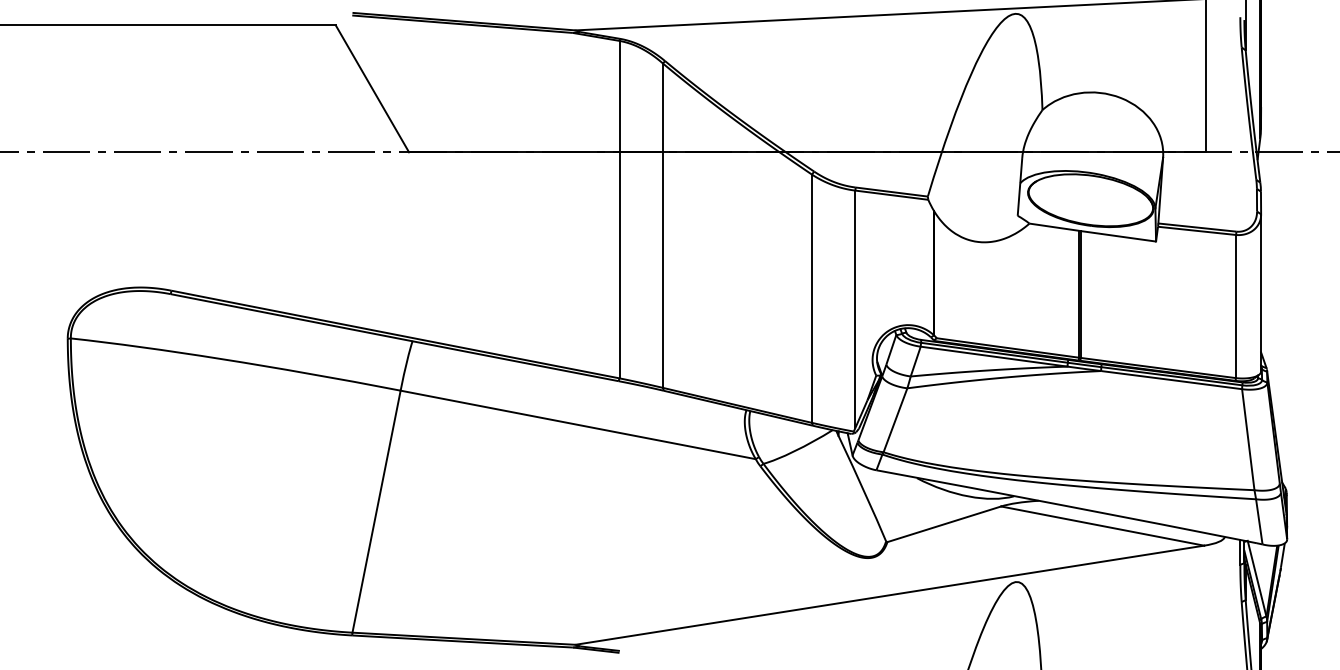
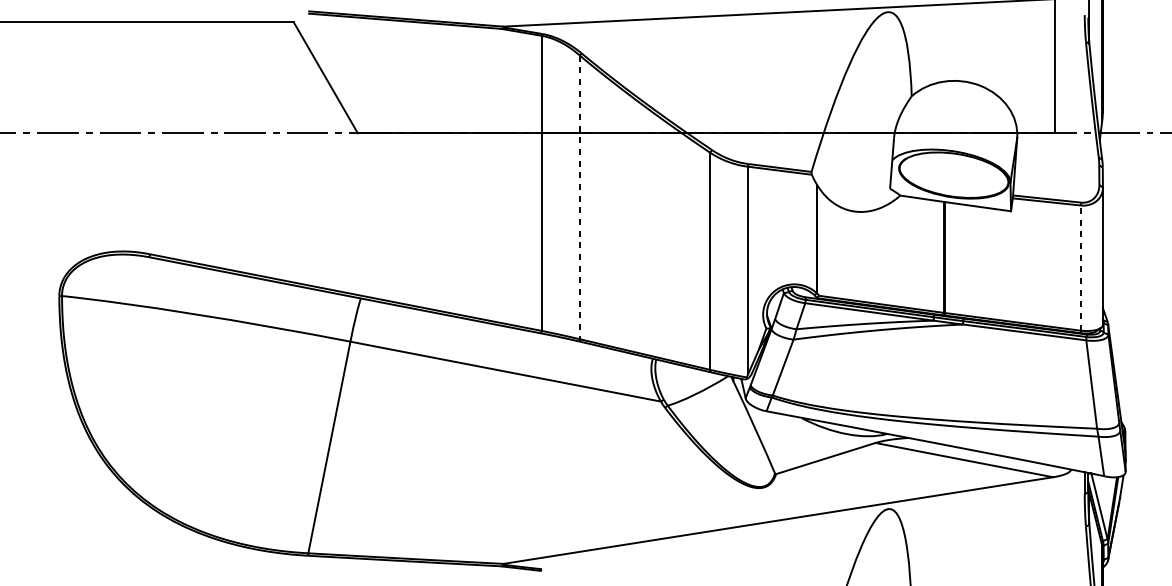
line: (662, 226) -> (579, 198), solid -> dashed
line: (1236, 306) -> (1081, 268), solid -> dashed

